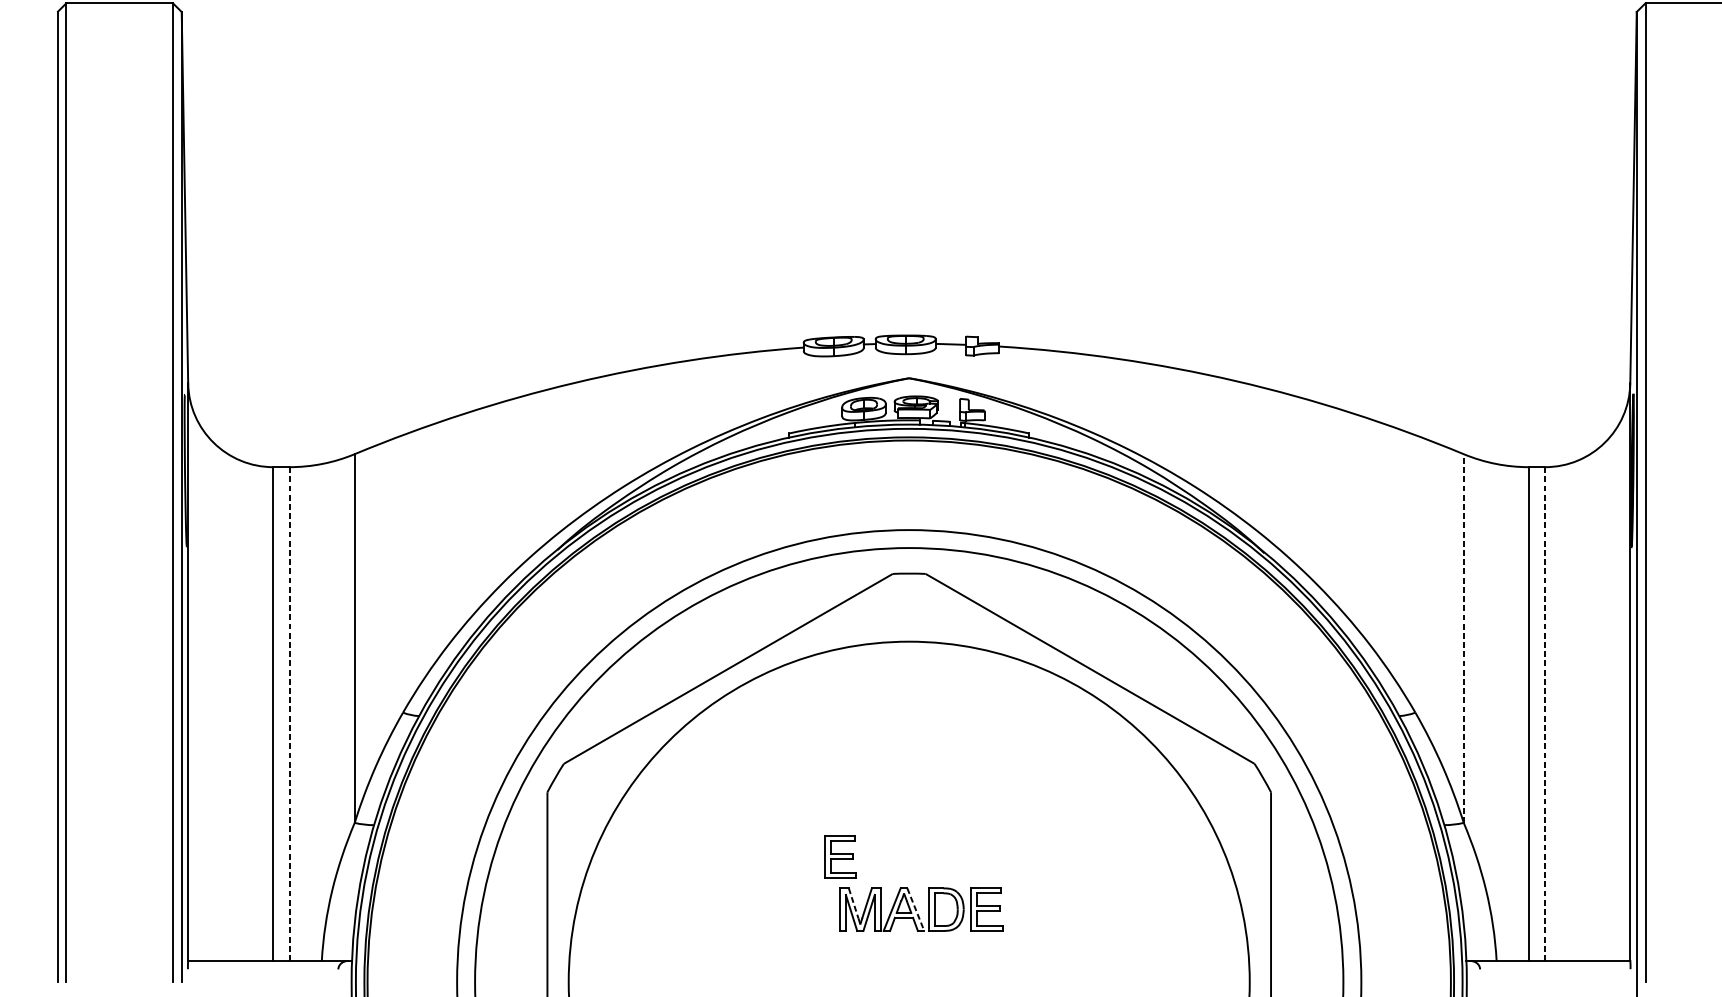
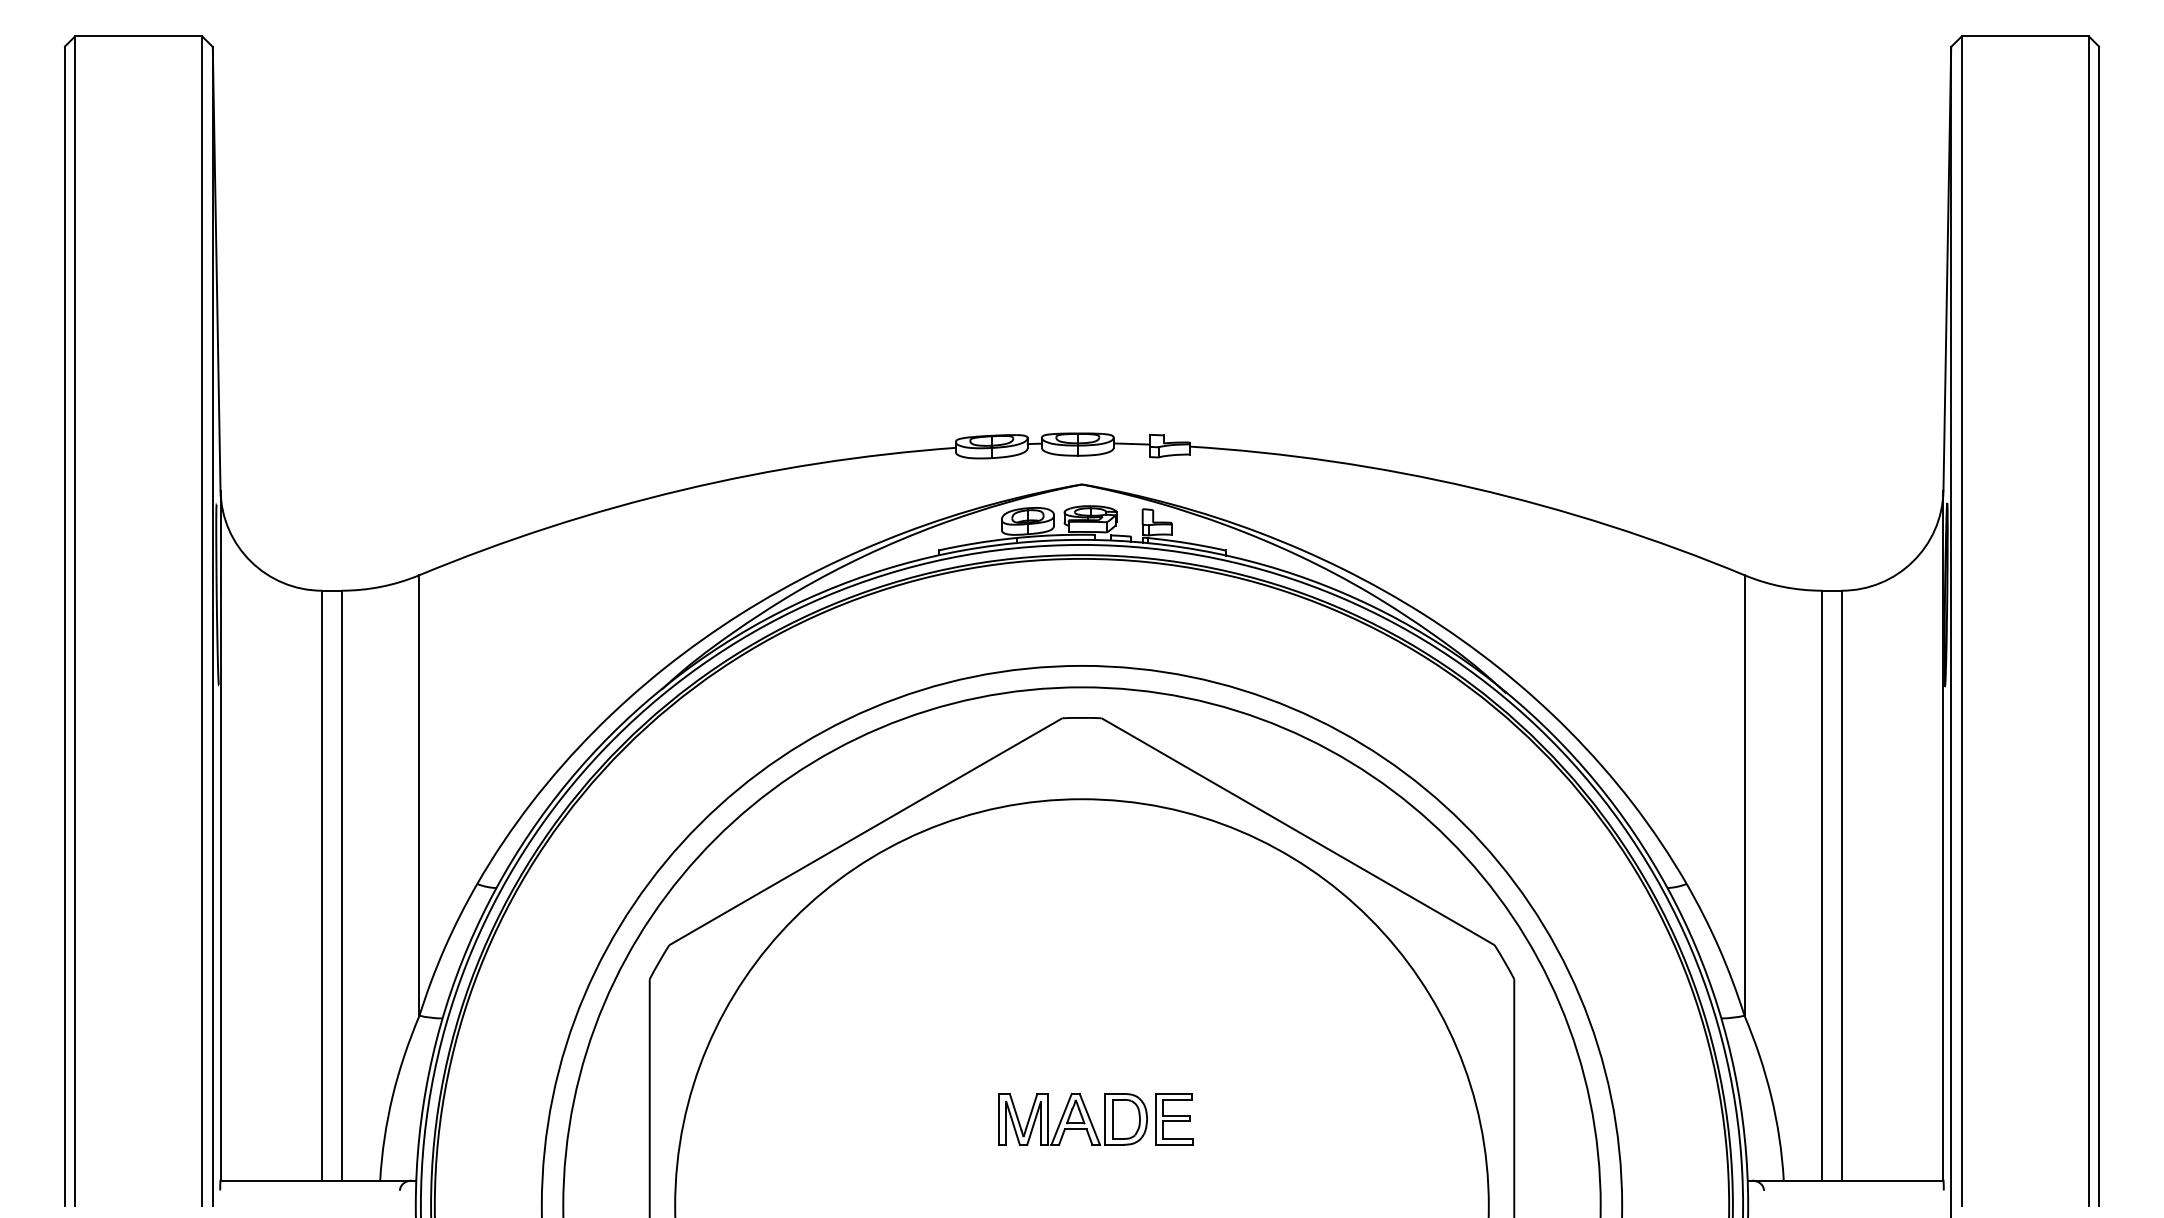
line: (1463, 637) -> (1744, 794), dashed -> solid
line: (289, 713) -> (341, 885), dashed -> solid
line: (1544, 713) -> (1841, 885), dashed -> solid
part: (840, 857) -> (999, 1056), removed
line: (853, 903) -> (1015, 1111), dashed -> solid
line: (916, 909) -> (1090, 1119), dashed -> solid

